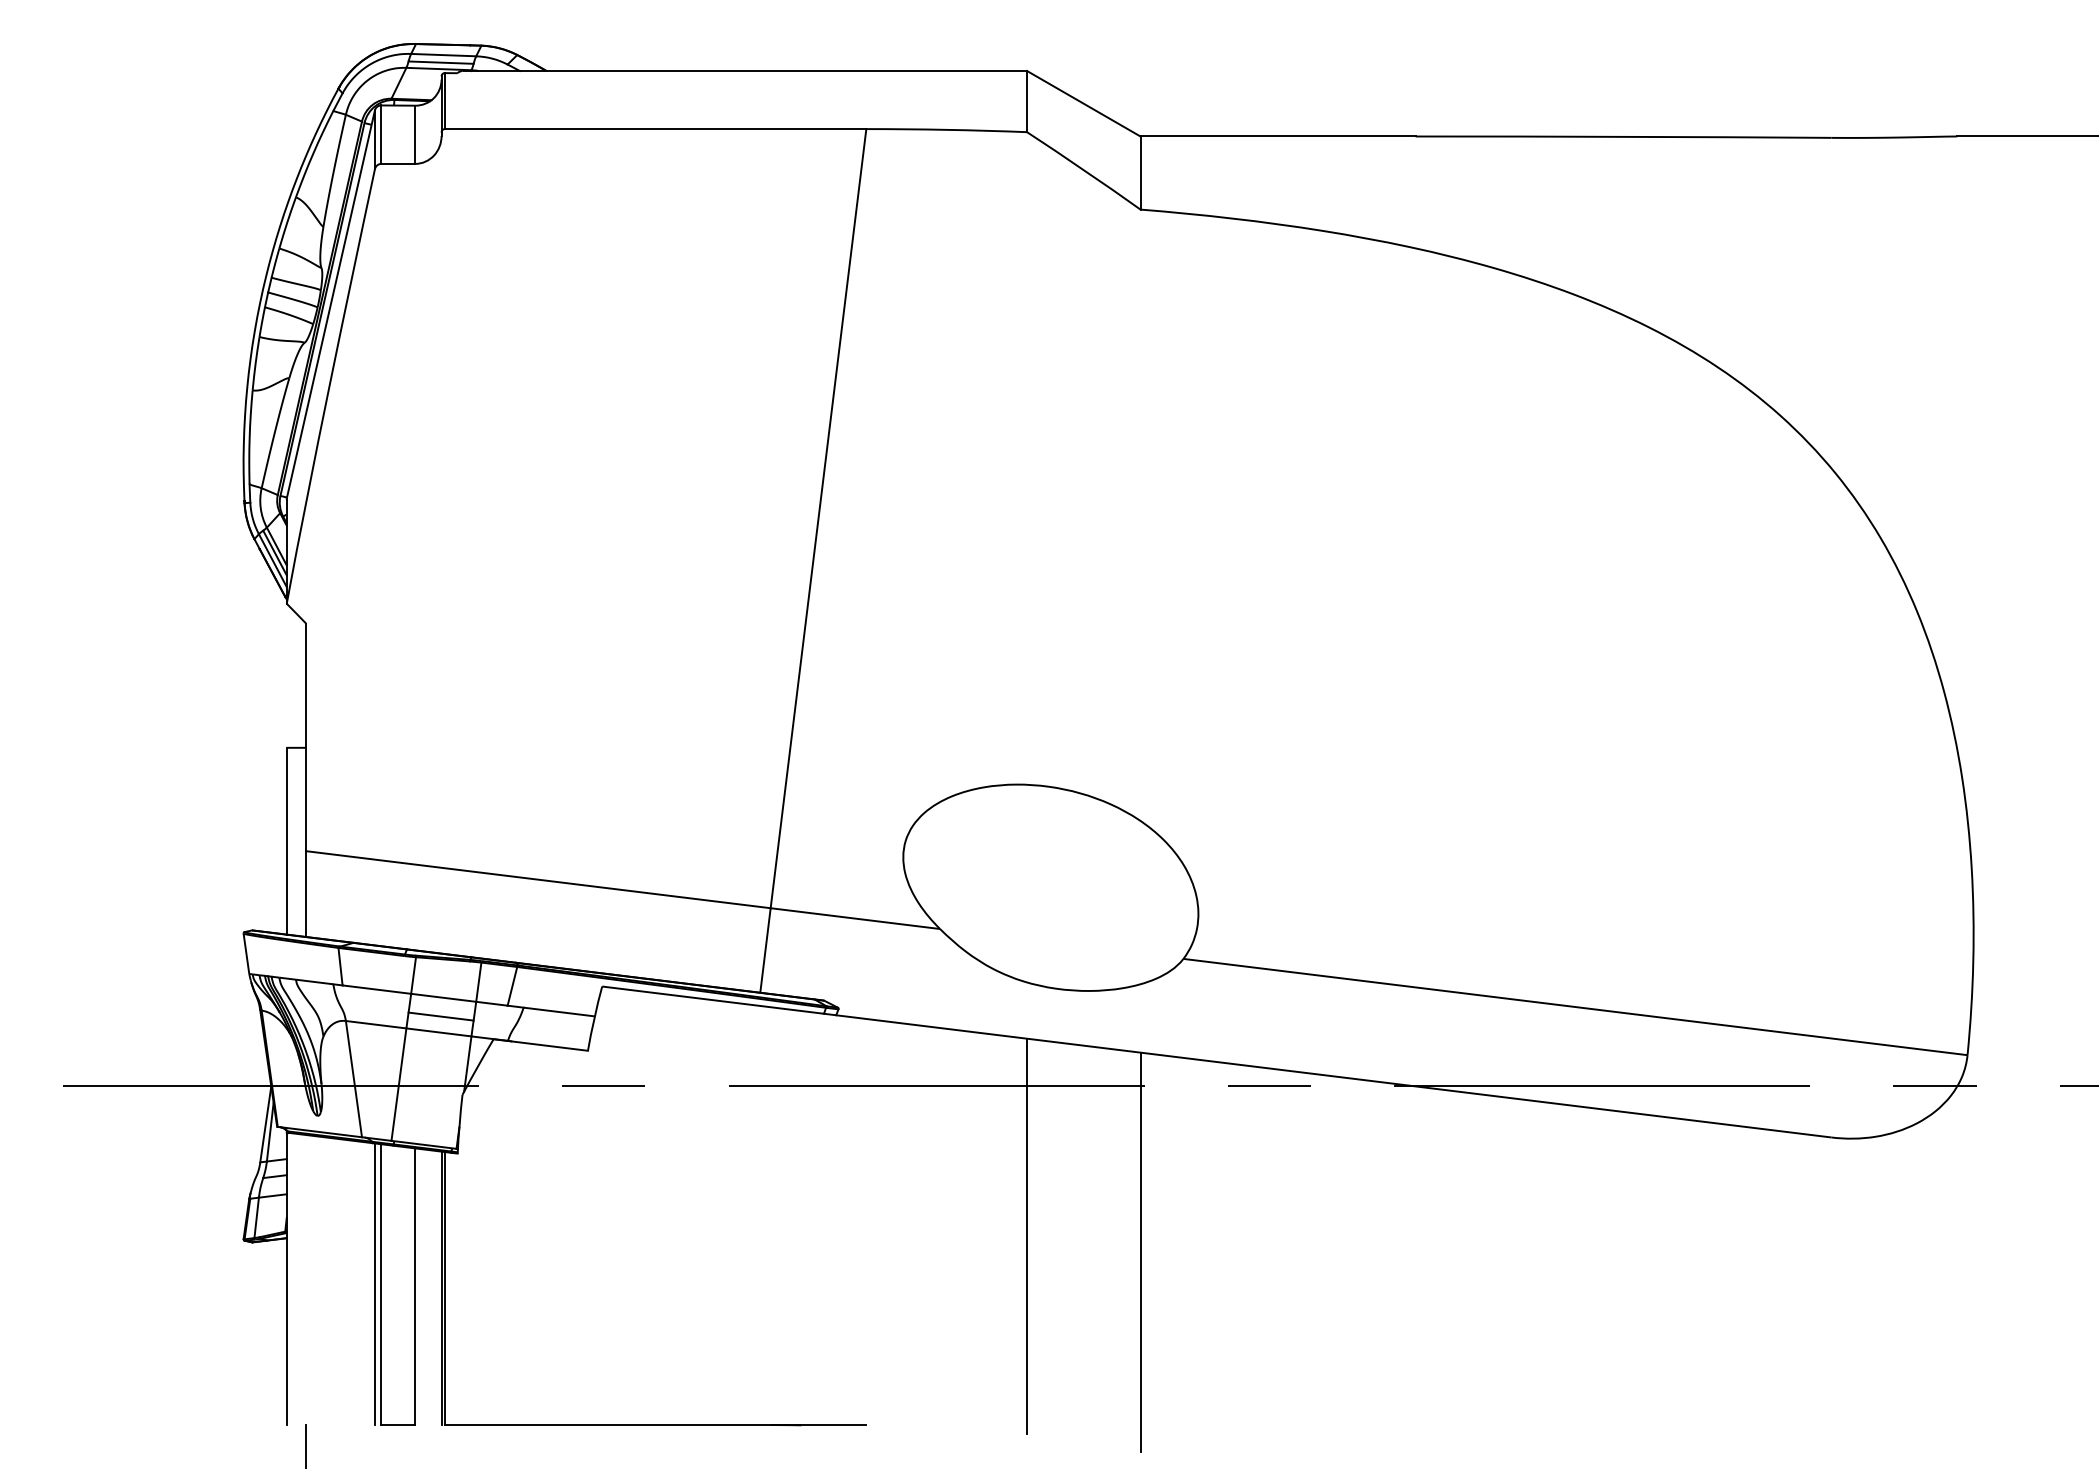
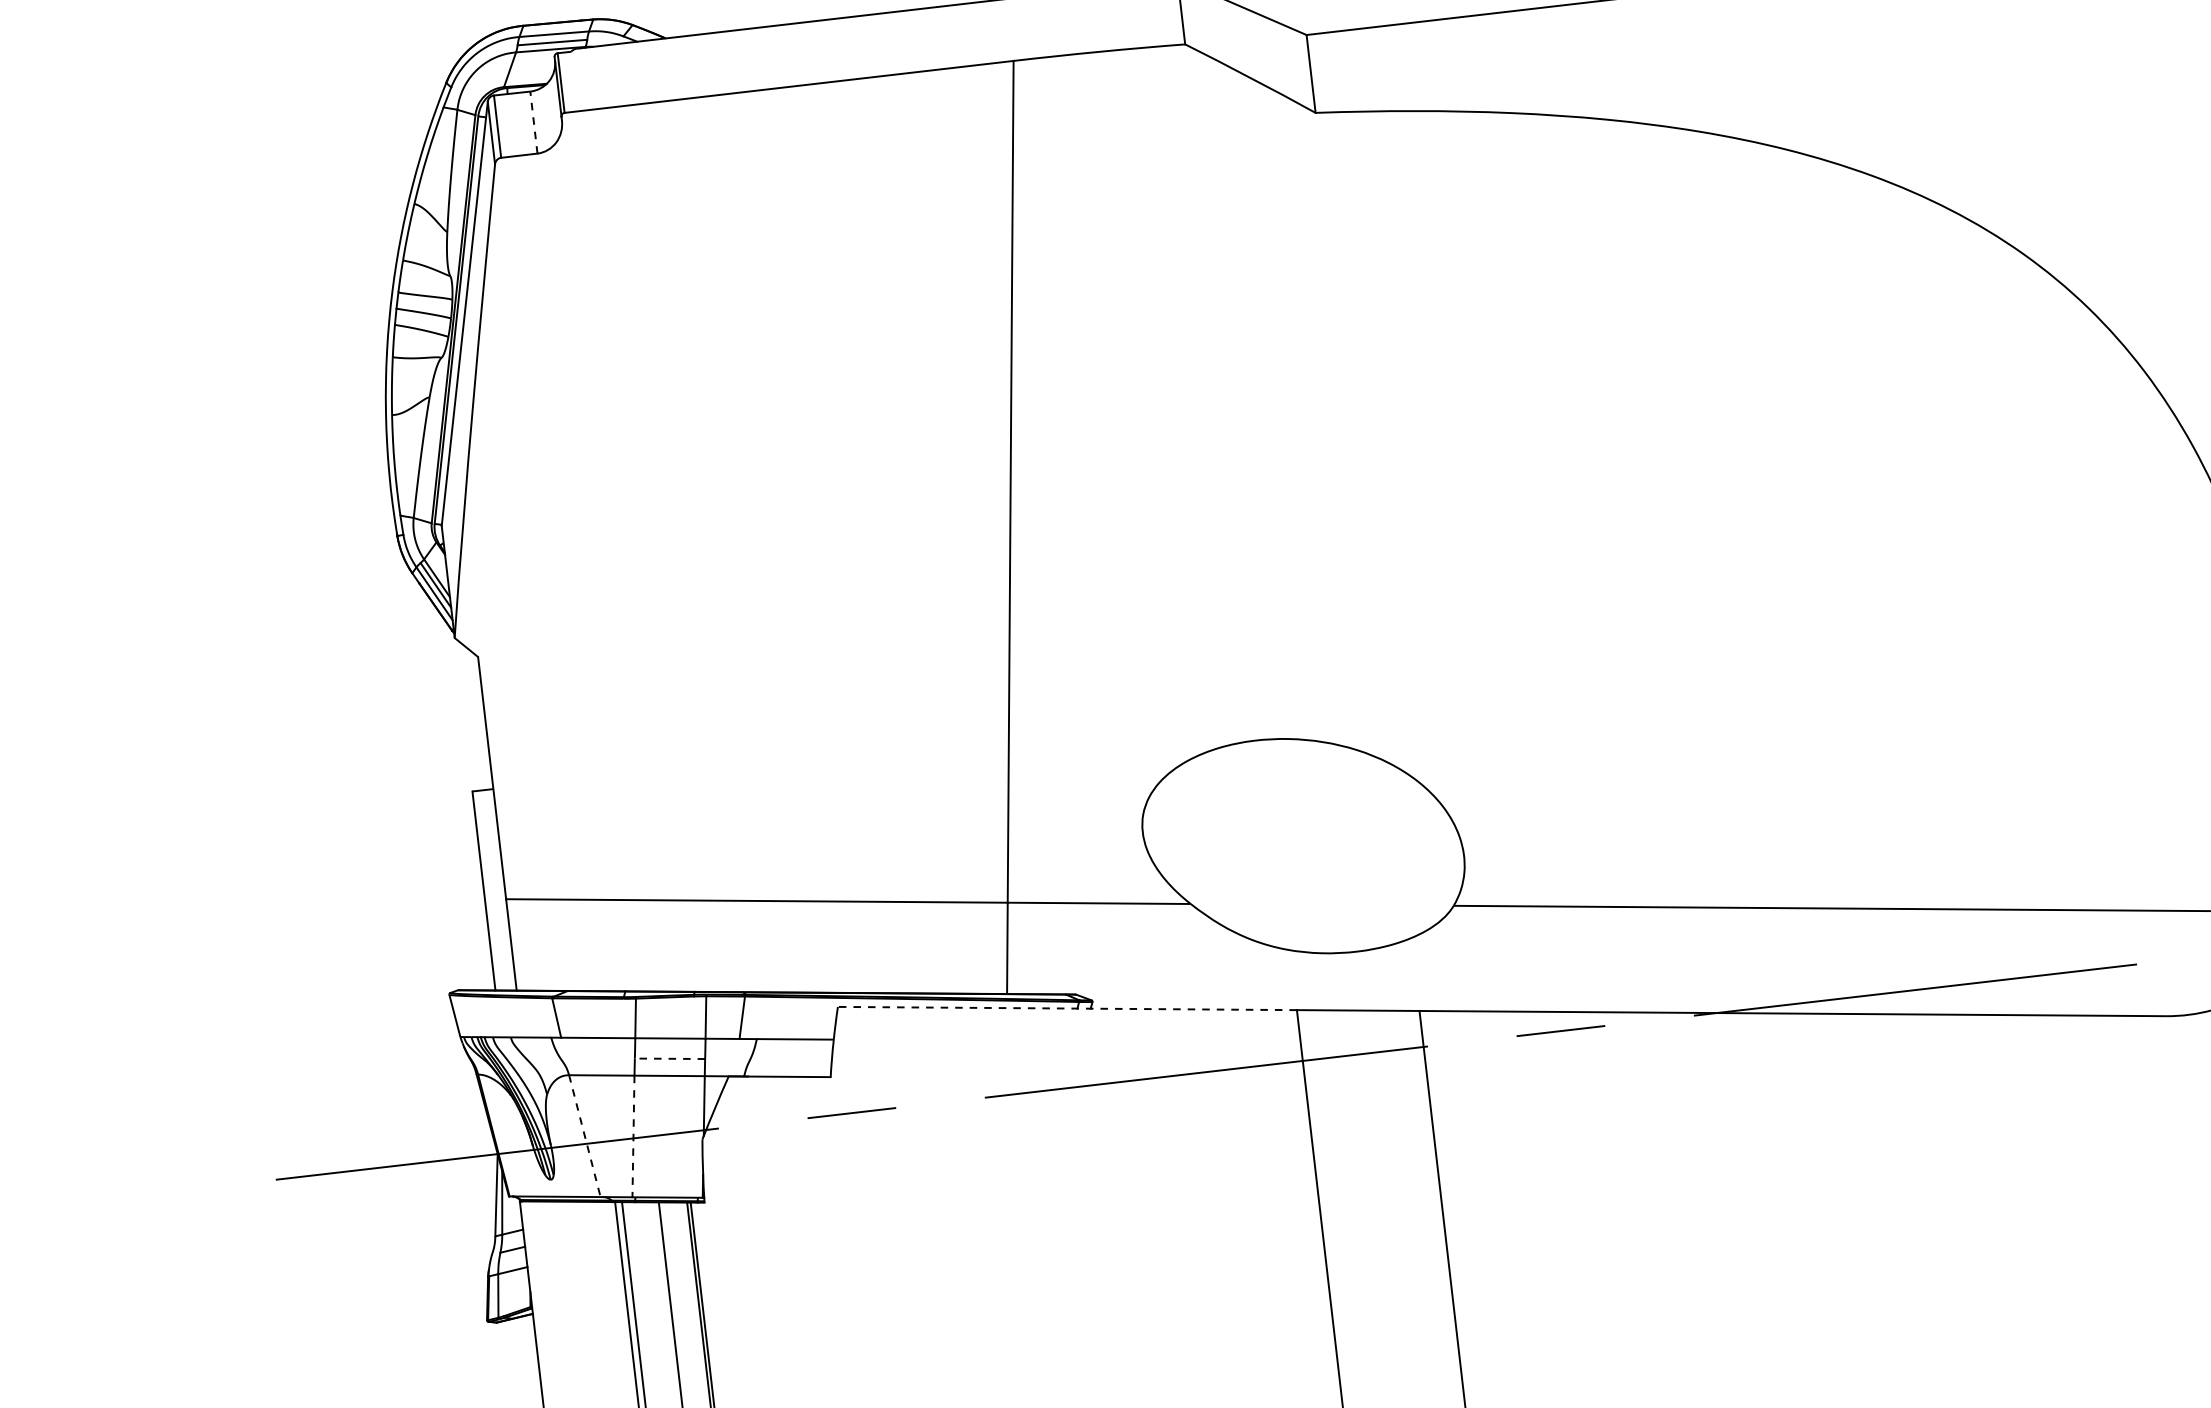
line: (415, 134) -> (533, 122), solid -> dashed
line: (814, 1012) -> (1067, 1008), solid -> dashed
line: (441, 1016) -> (670, 1058), solid -> dashed
line: (353, 1079) -> (584, 1136), solid -> dashed
line: (398, 1084) -> (632, 1136), solid -> dashed

